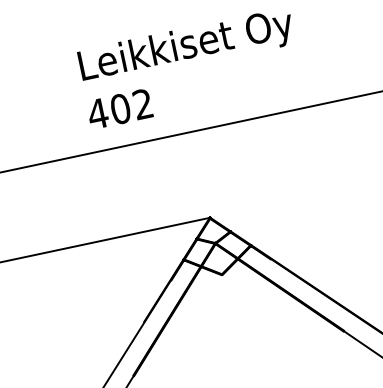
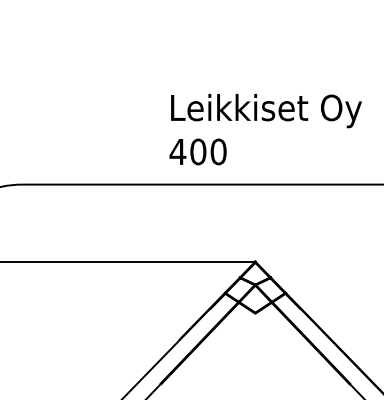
text: (142, 103) -> (218, 151), 402 -> 400

